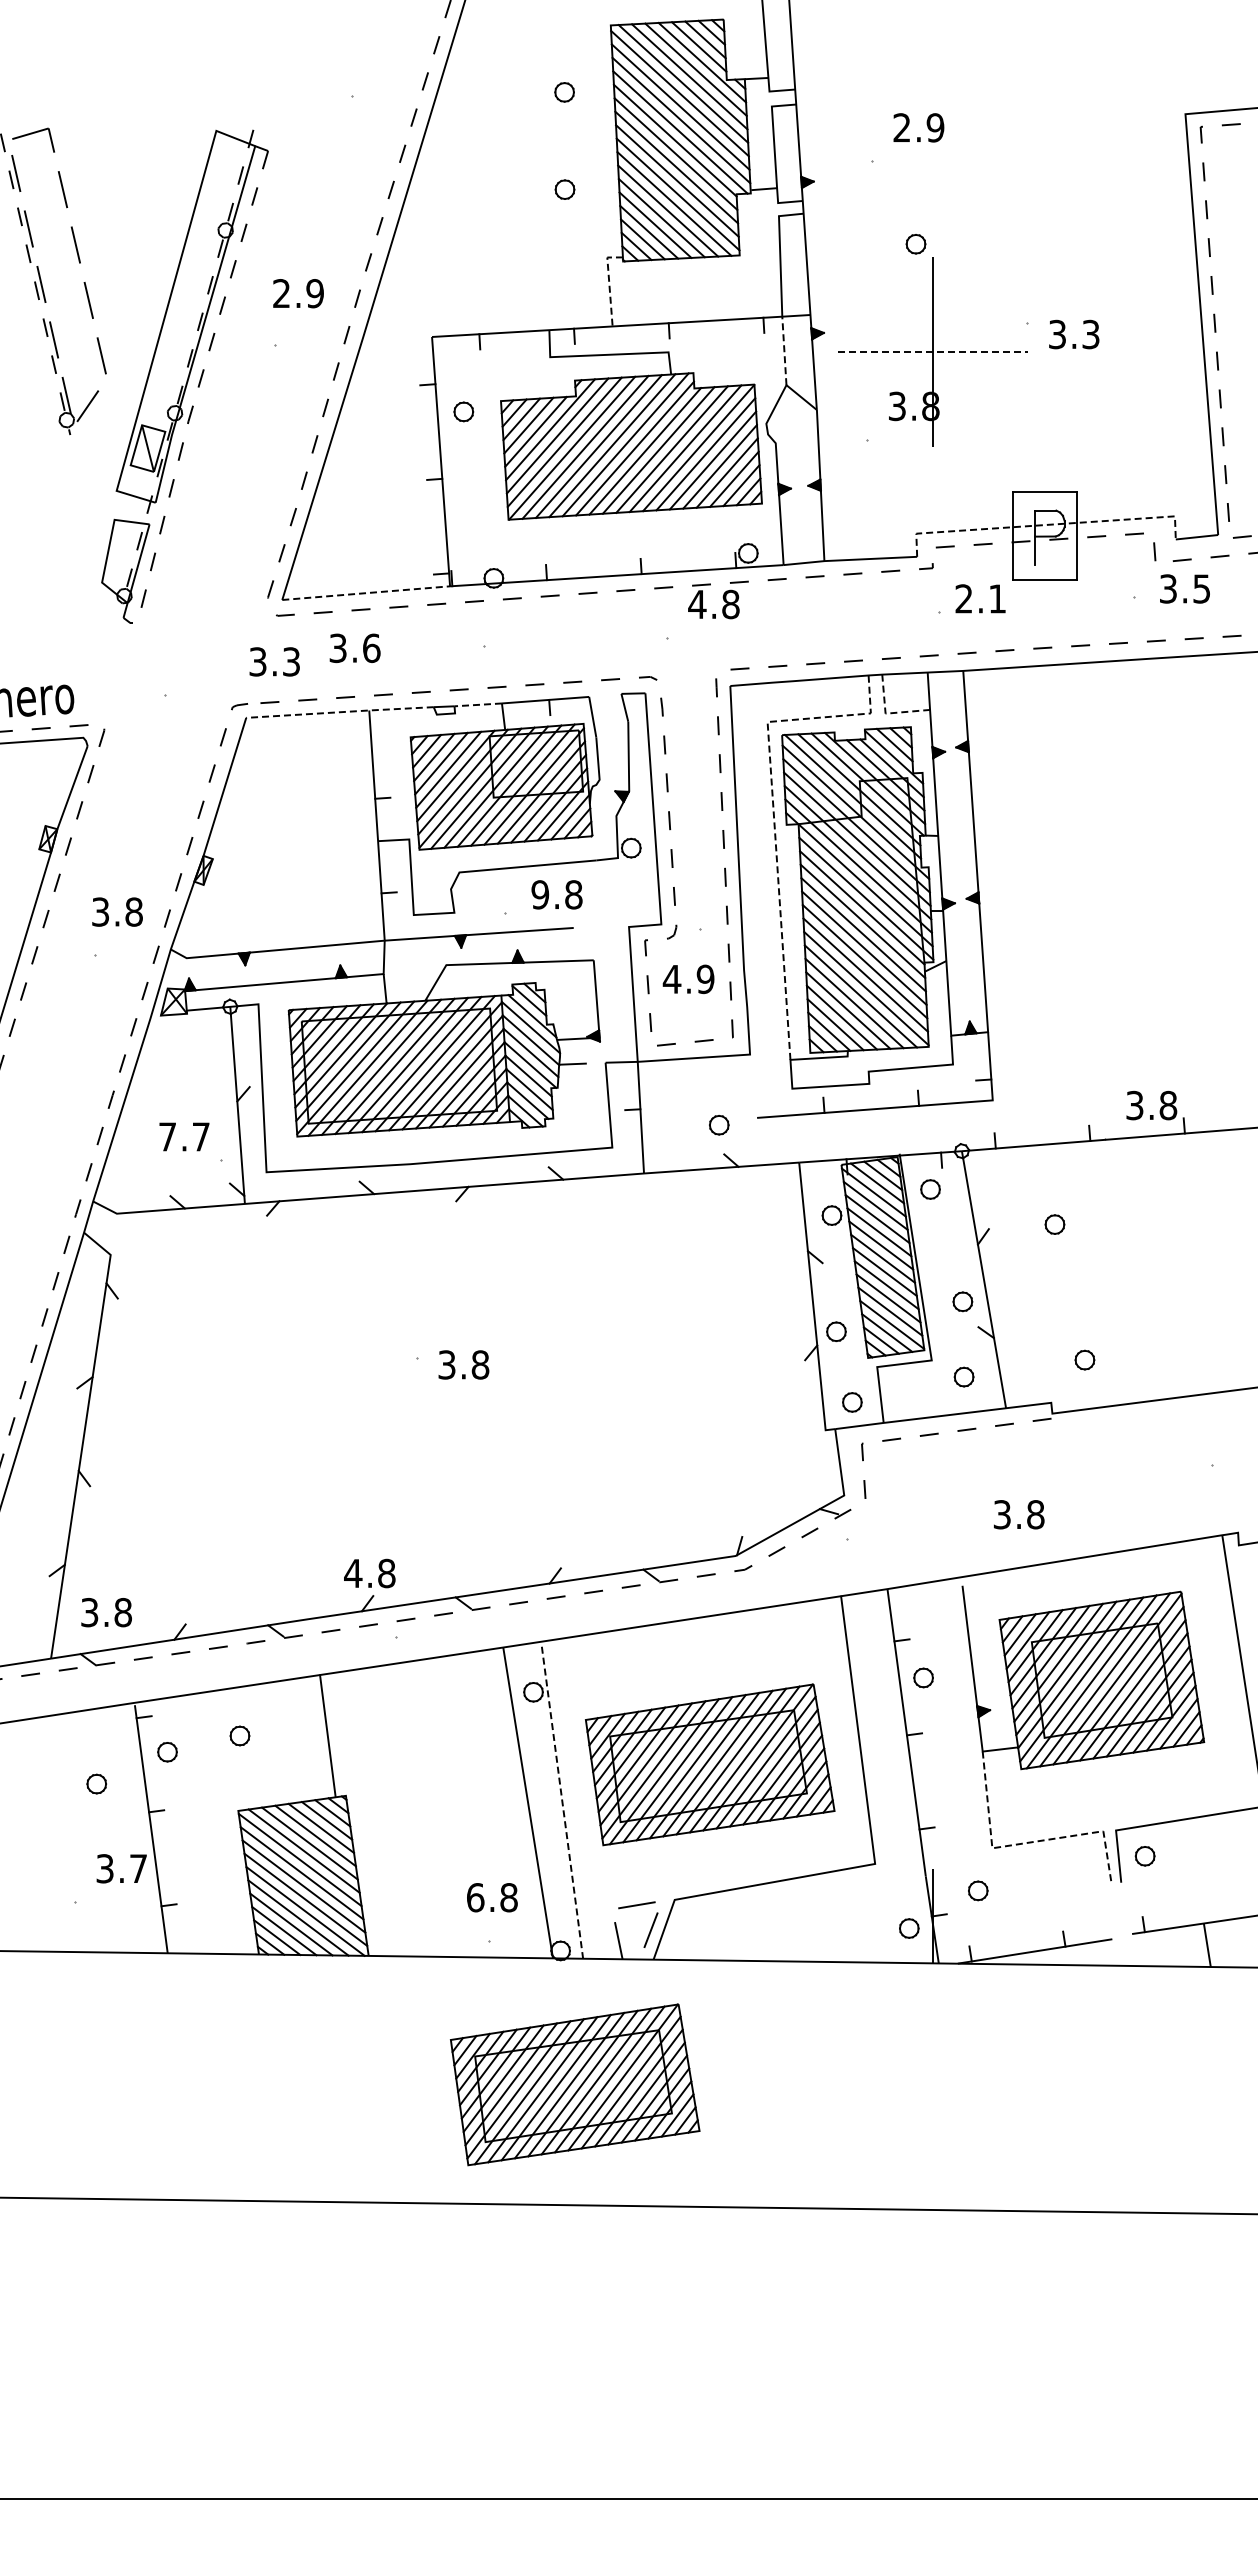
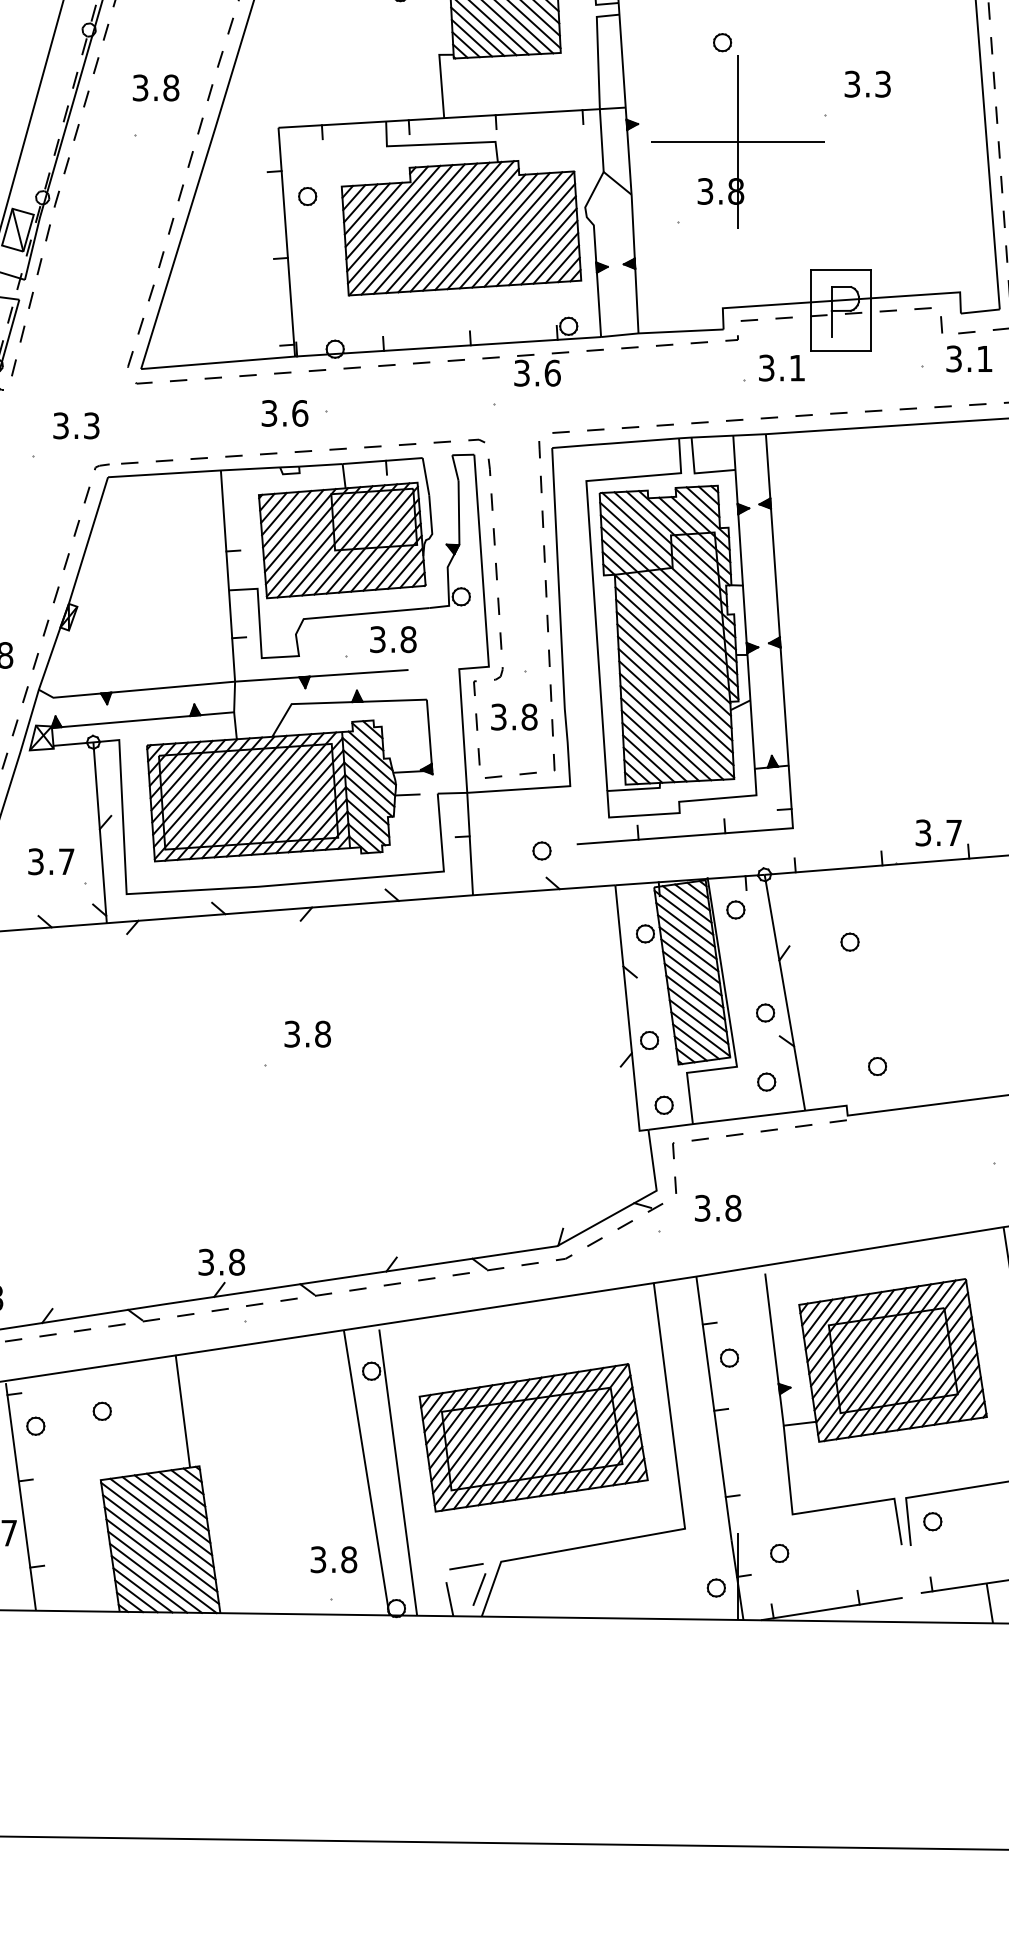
line: (609, 284) -> (441, 79), dashed -> solid
text: (298, 293) -> (155, 87), 2.9 -> 3.8
text: (1074, 334) -> (867, 84), moved
line: (784, 350) -> (601, 140), dashed -> solid
line: (932, 352) -> (737, 142), dashed -> solid
line: (1045, 525) -> (841, 300), dashed -> solid
text: (1201, 588) -> (984, 358), 3.5 -> 3.1
line: (366, 593) -> (218, 363), dashed -> solid
text: (963, 598) -> (766, 367), 2.1 -> 3.1
text: (713, 604) -> (536, 373), 4.8 -> 3.6
text: (354, 648) -> (284, 413), moved
text: (274, 661) -> (76, 425), moved
line: (478, 704) -> (321, 464), dashed -> solid
line: (340, 712) -> (194, 472), dashed -> solid
line: (887, 713) -> (696, 473), dashed -> solid
line: (774, 818) -> (592, 569), dashed -> solid
text: (540, 894) -> (378, 639), 9.8 -> 3.8
text: (688, 979) -> (513, 717), 4.9 -> 3.8
text: (1168, 1105) -> (954, 832), 3.8 -> 3.7
text: (167, 1136) -> (35, 861), 7.7 -> 3.7
text: (463, 1364) -> (307, 1033), moved
text: (1019, 1514) -> (718, 1208), moved
text: (353, 1573) -> (206, 1262), 4.8 -> 3.8
line: (562, 1803) -> (398, 1473), dashed -> solid
line: (1025, 1843) -> (823, 1510), dashed -> solid
text: (475, 1897) -> (318, 1559), 6.8 -> 3.8
part: (575, 2084) -> (410, 1731), removed

